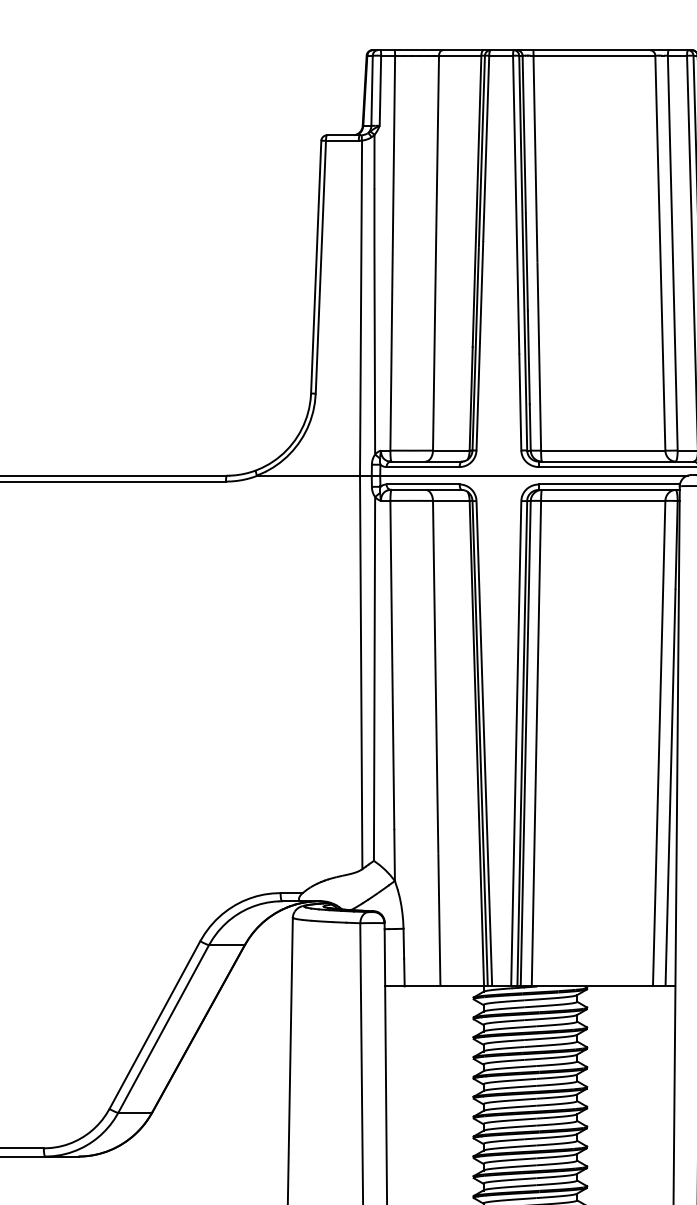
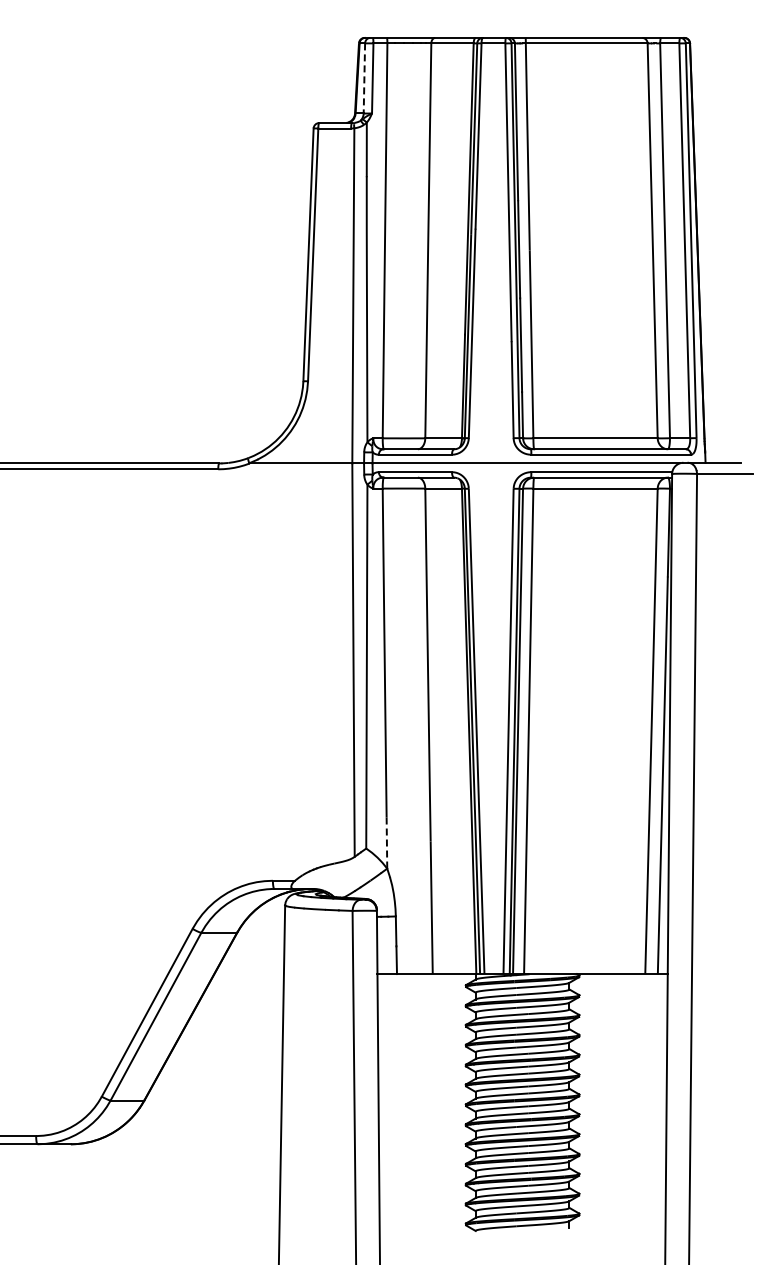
line: (372, 90) -> (364, 78), solid -> dashed
line: (394, 855) -> (386, 843), solid -> dashed

